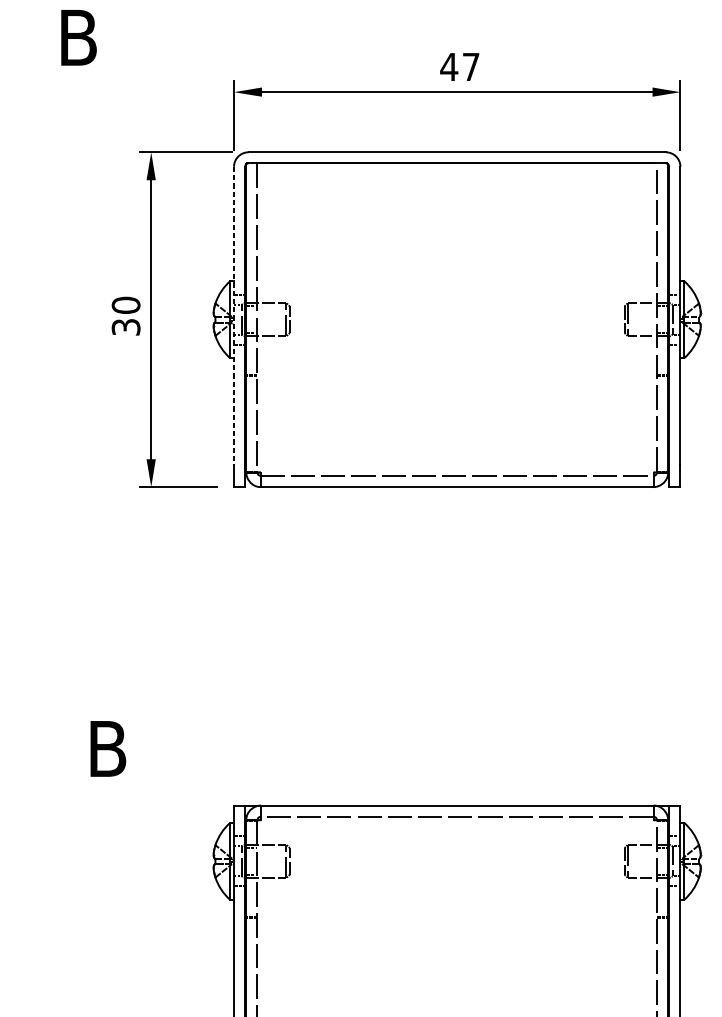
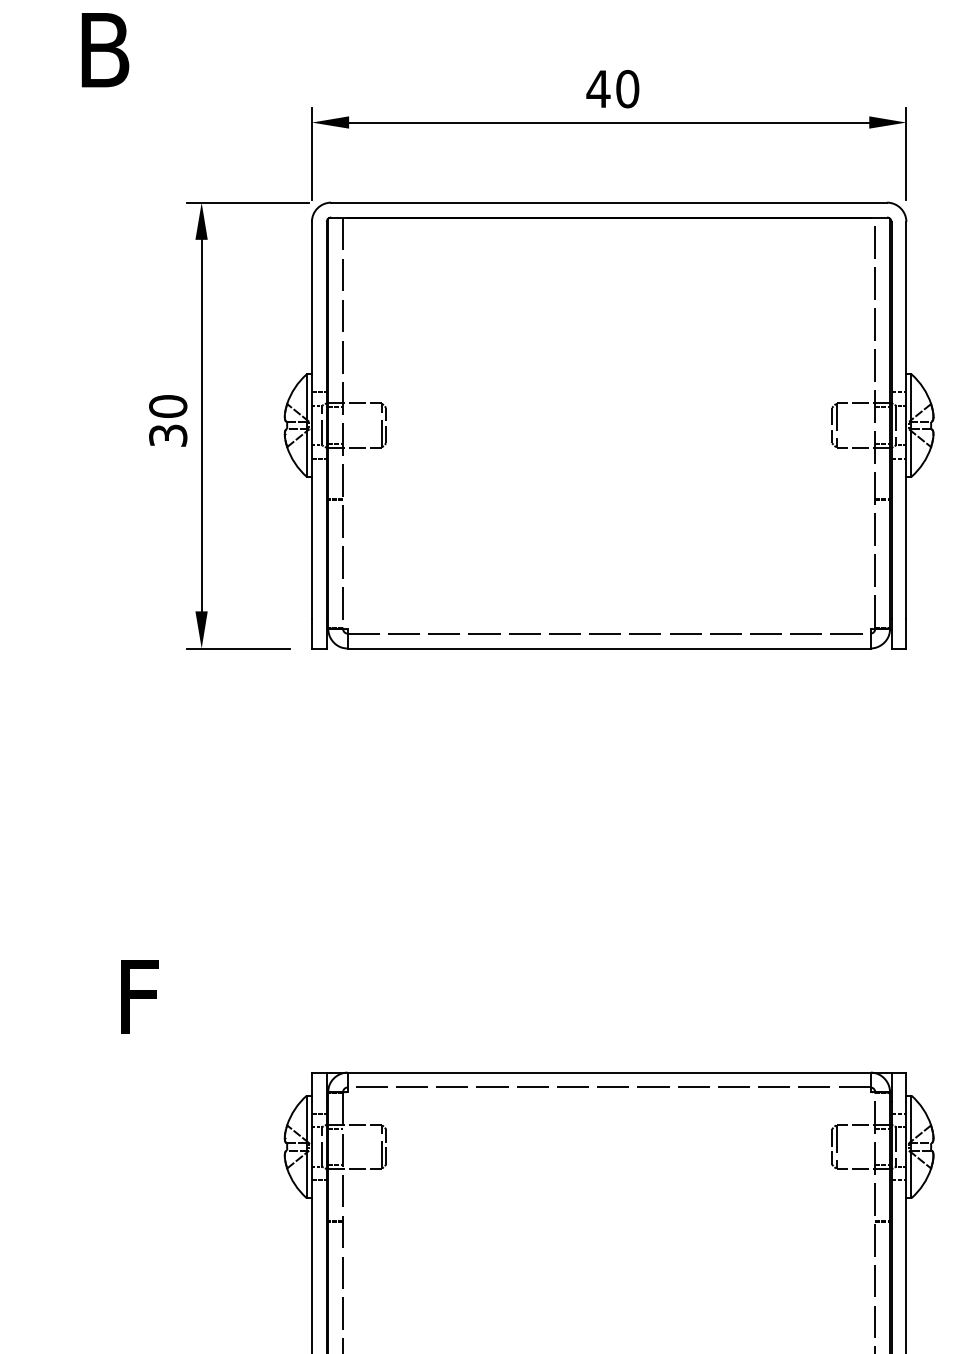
text: (471, 67) -> (627, 89), 47 -> 40
line: (233, 315) -> (311, 420), dashed -> solid
text: (108, 749) -> (144, 997), B -> F

